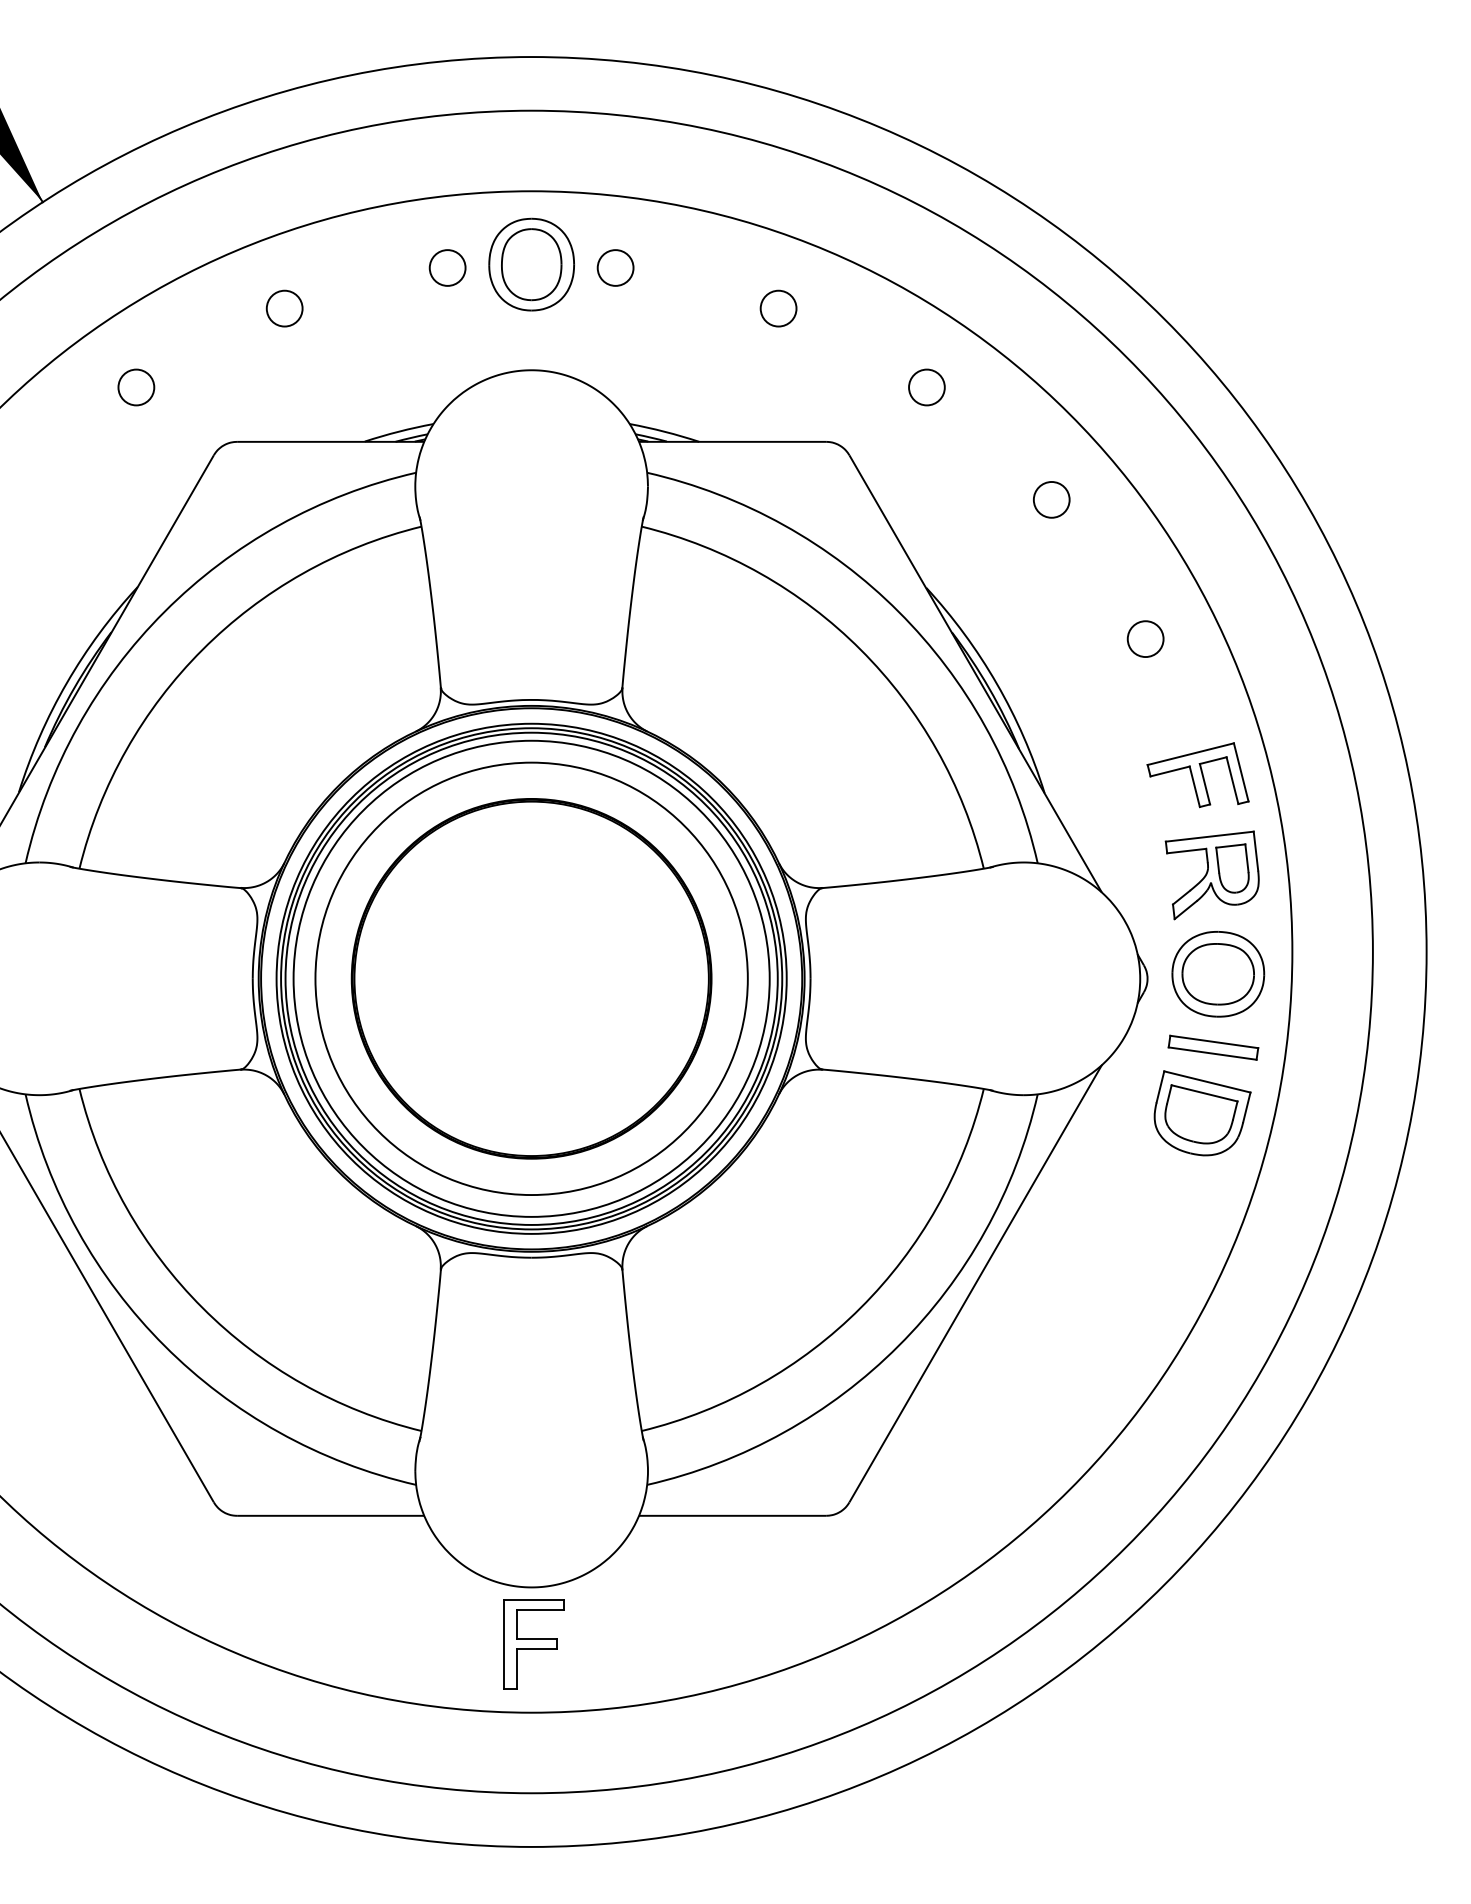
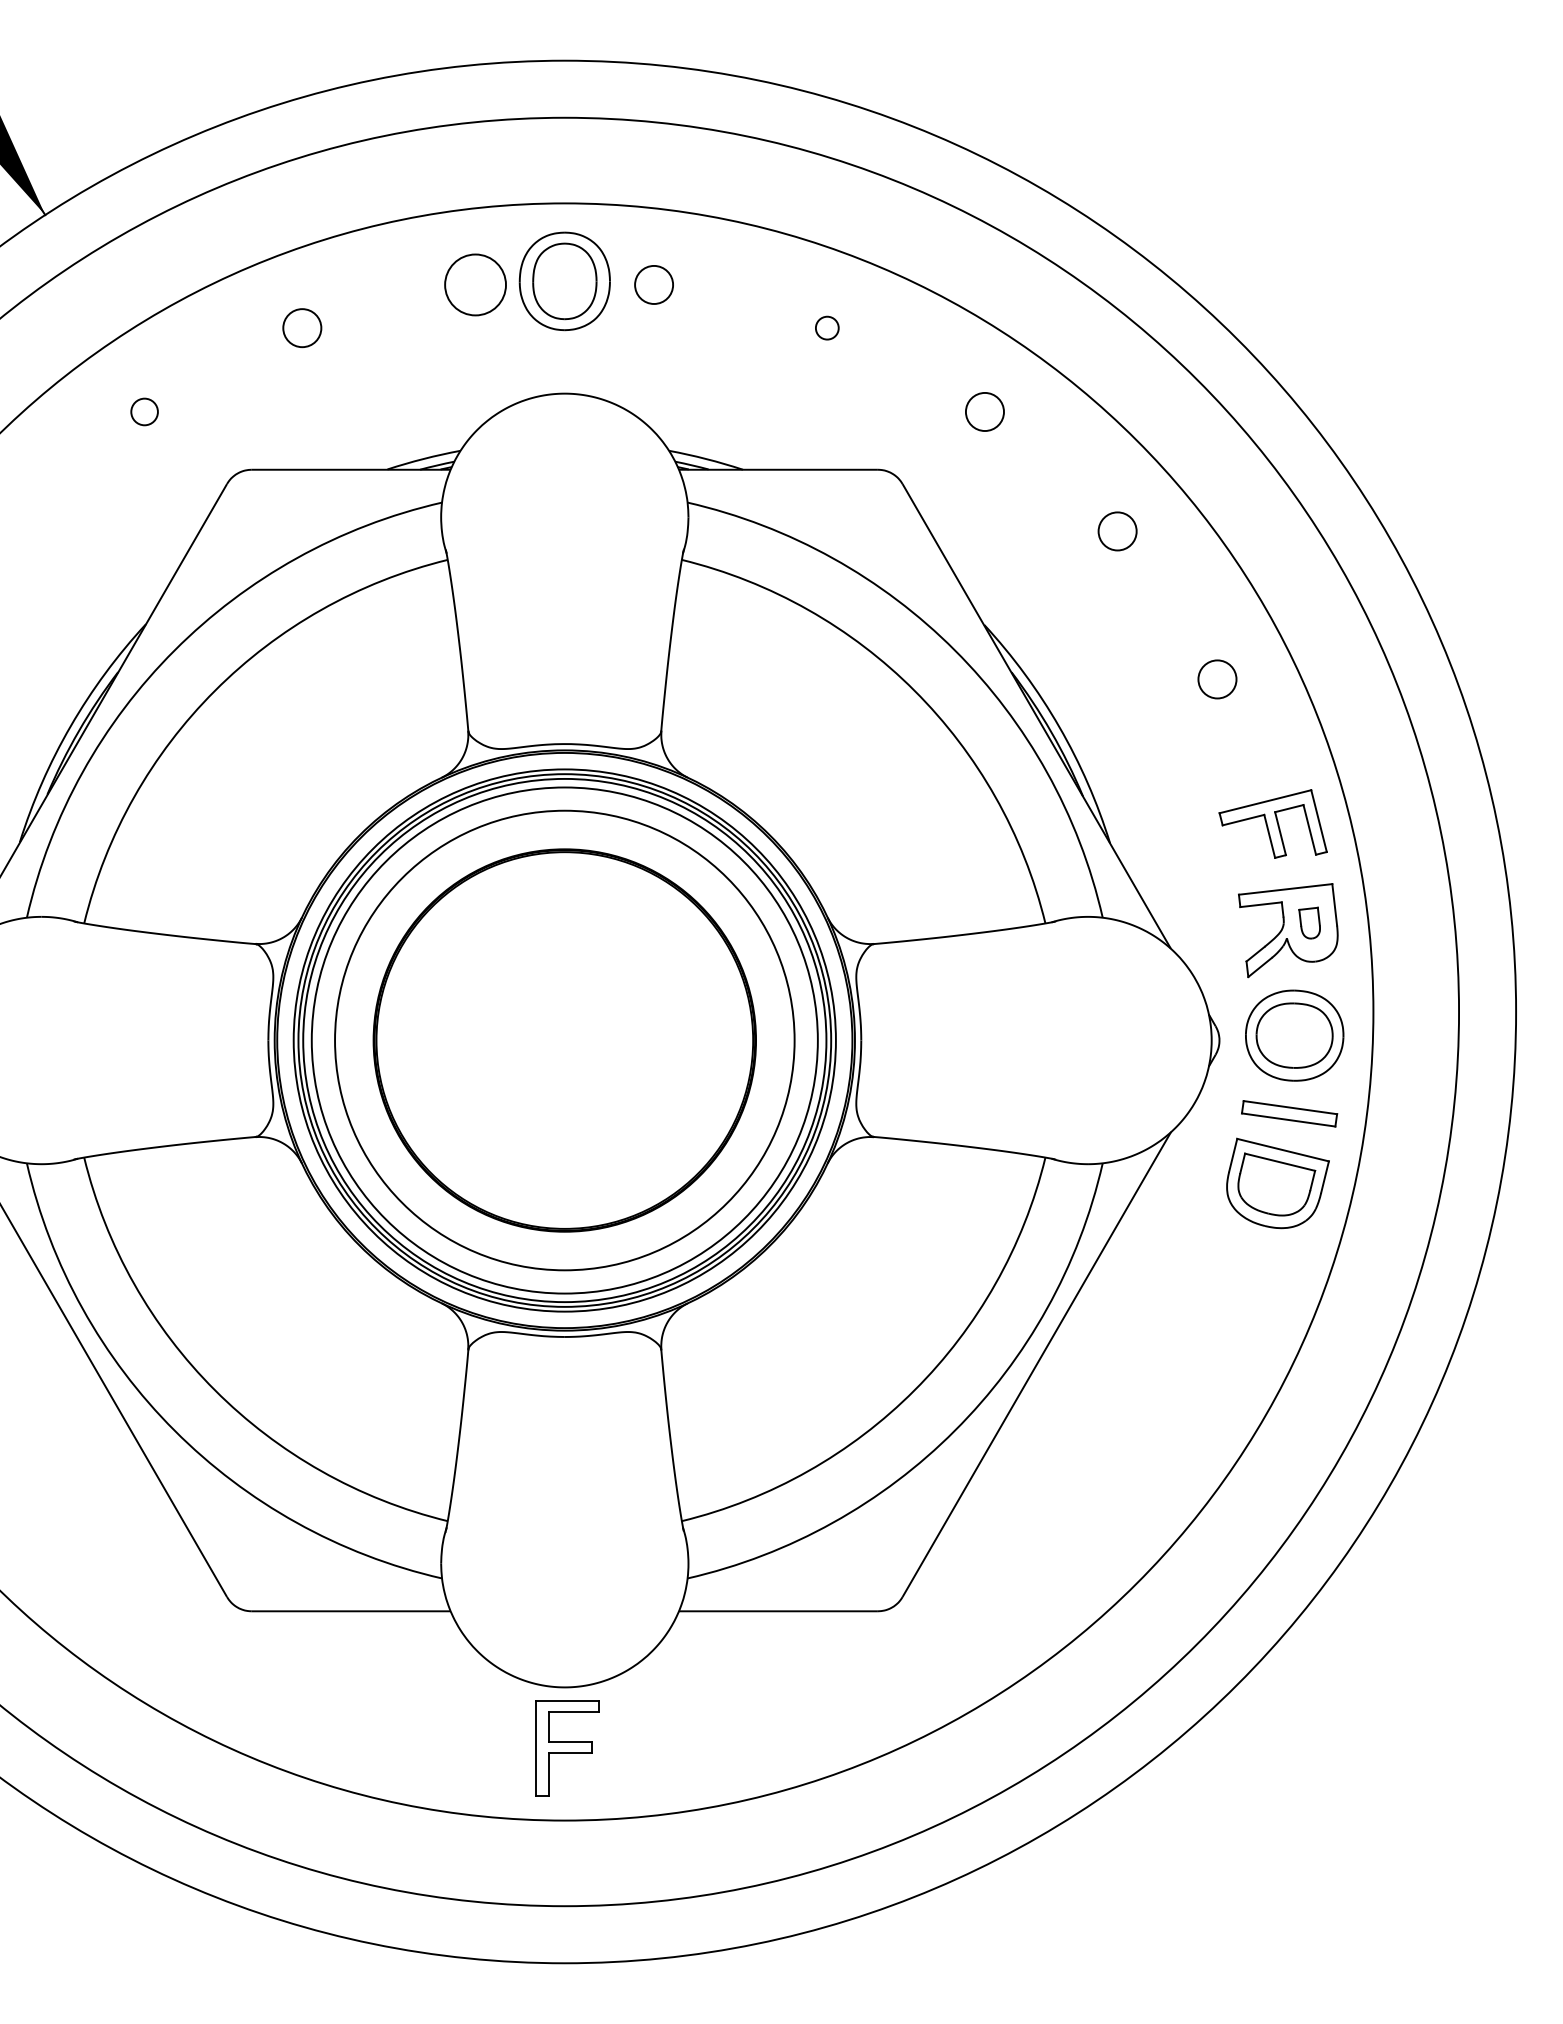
circle: (447, 267) -> (475, 284), size x1.6
circle: (778, 308) -> (827, 328), size x0.6
circle: (136, 387) -> (144, 411), size x0.7
part: (1232, 867) -> (1309, 922), size x0.6

